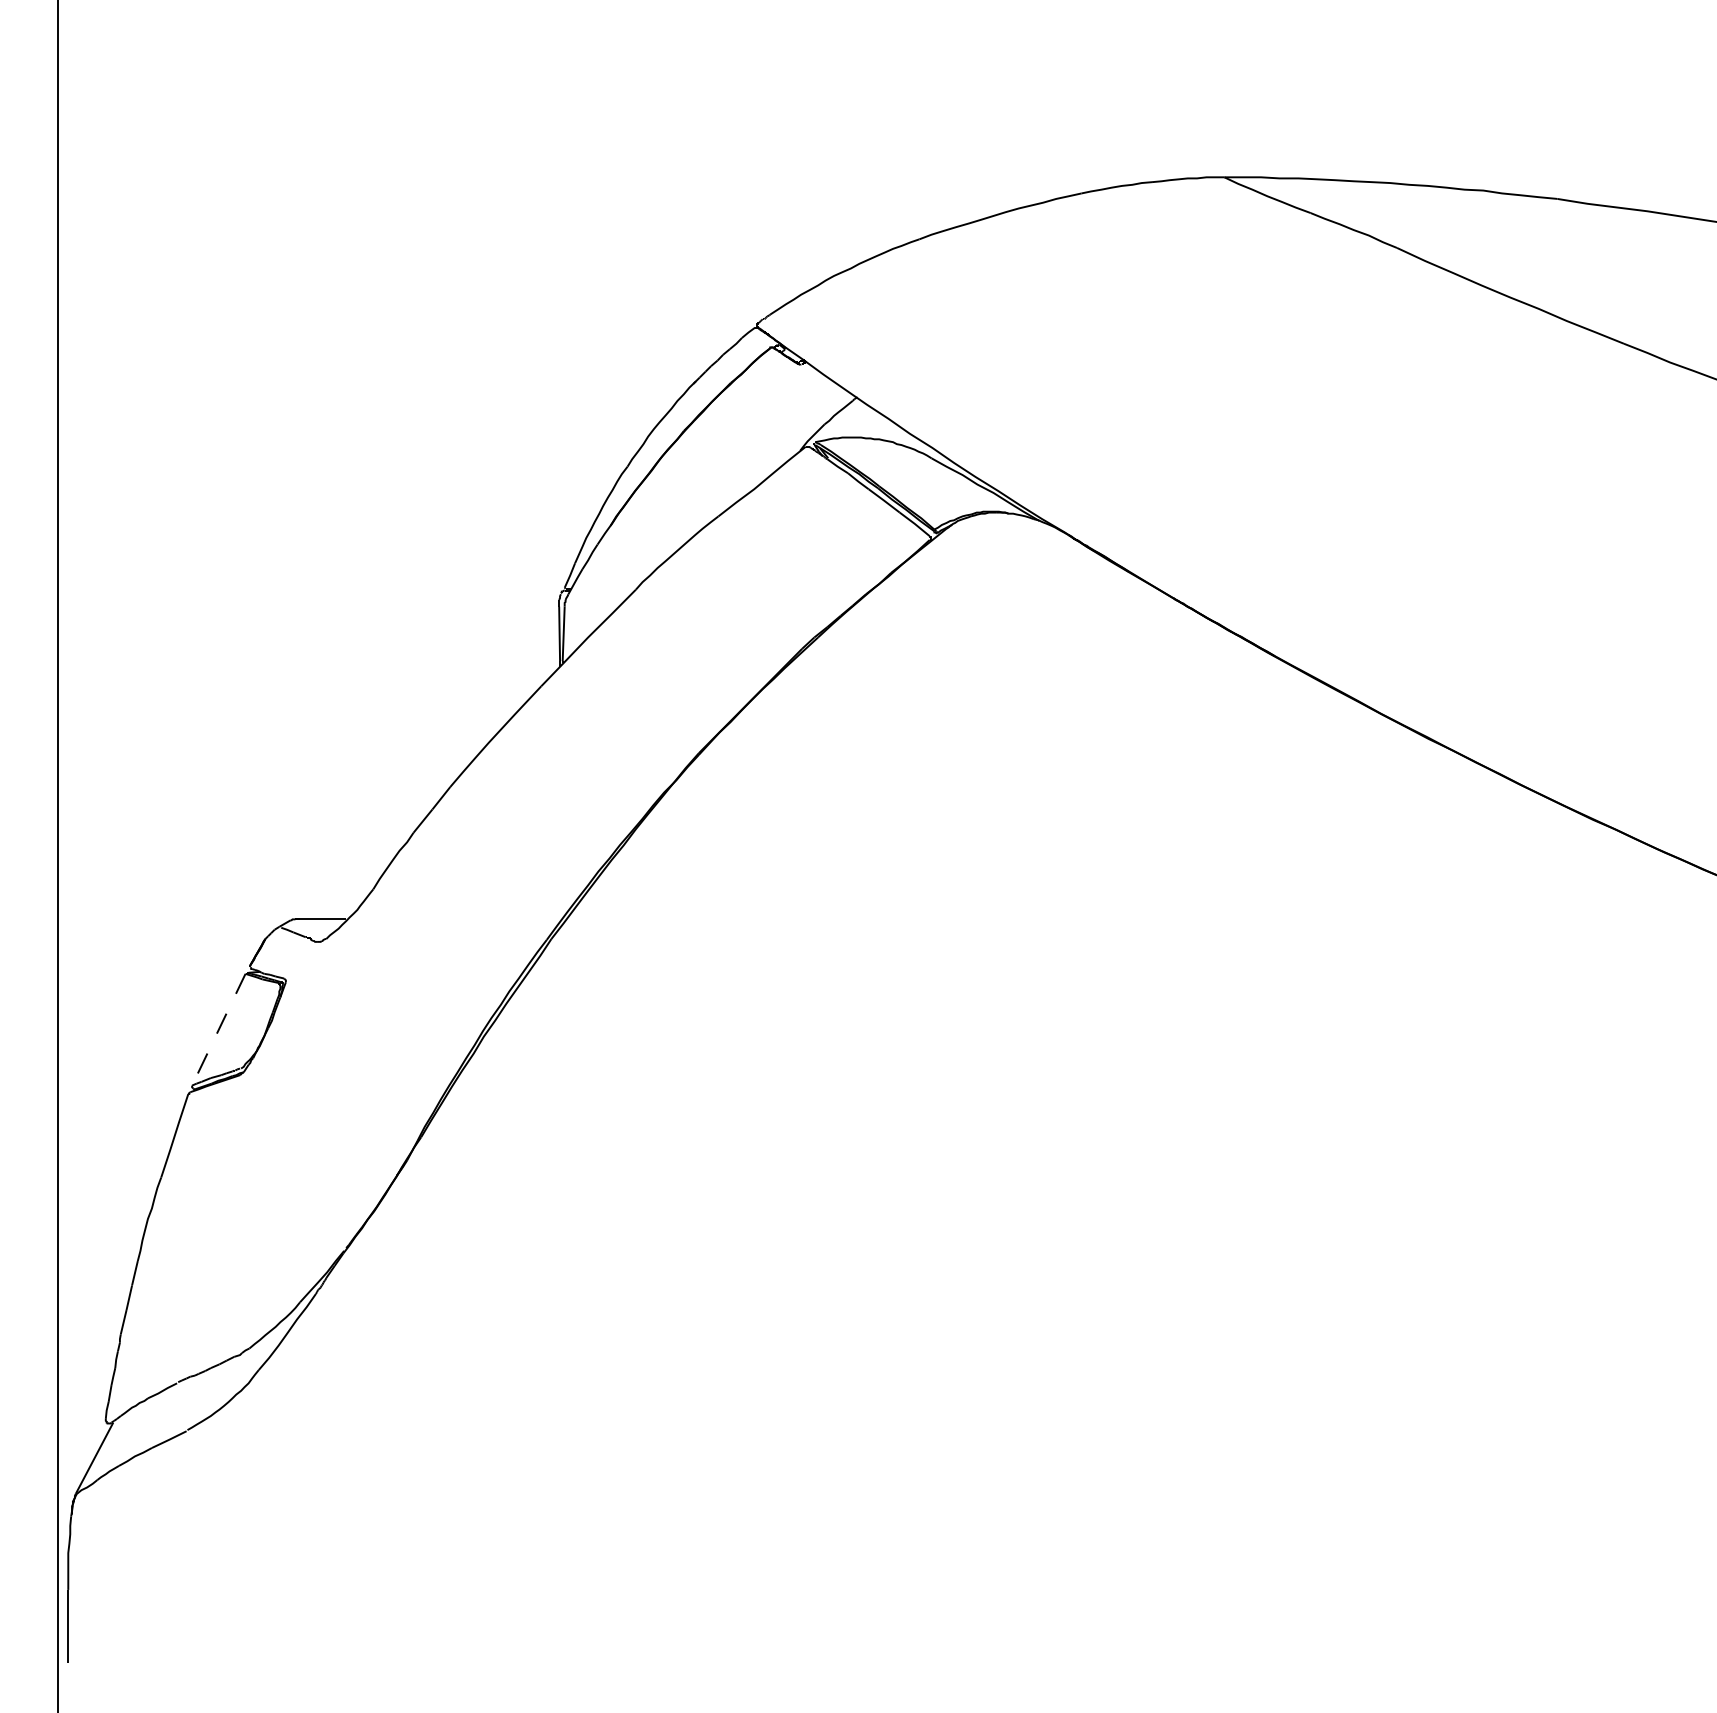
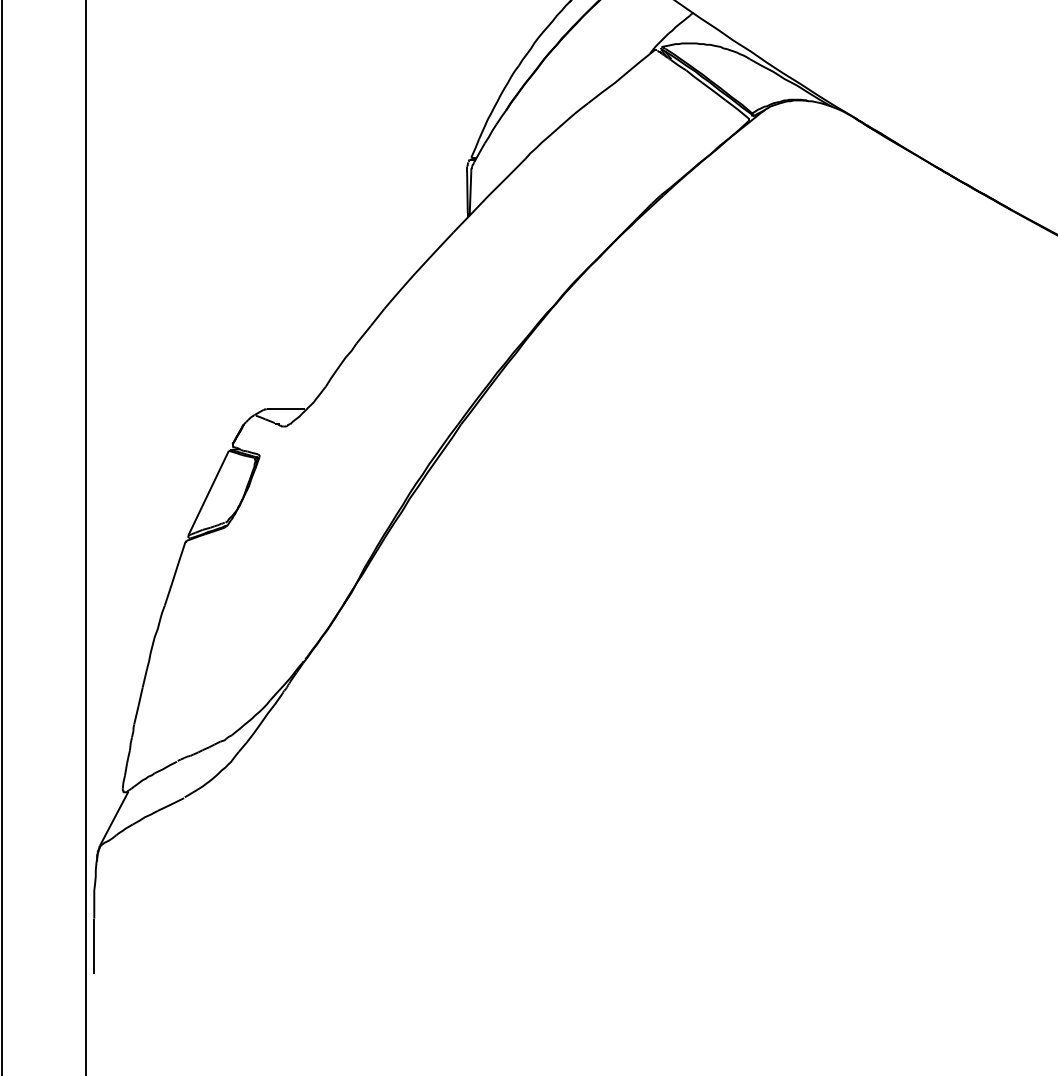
line: (218, 1029) -> (208, 493), dashed -> solid

